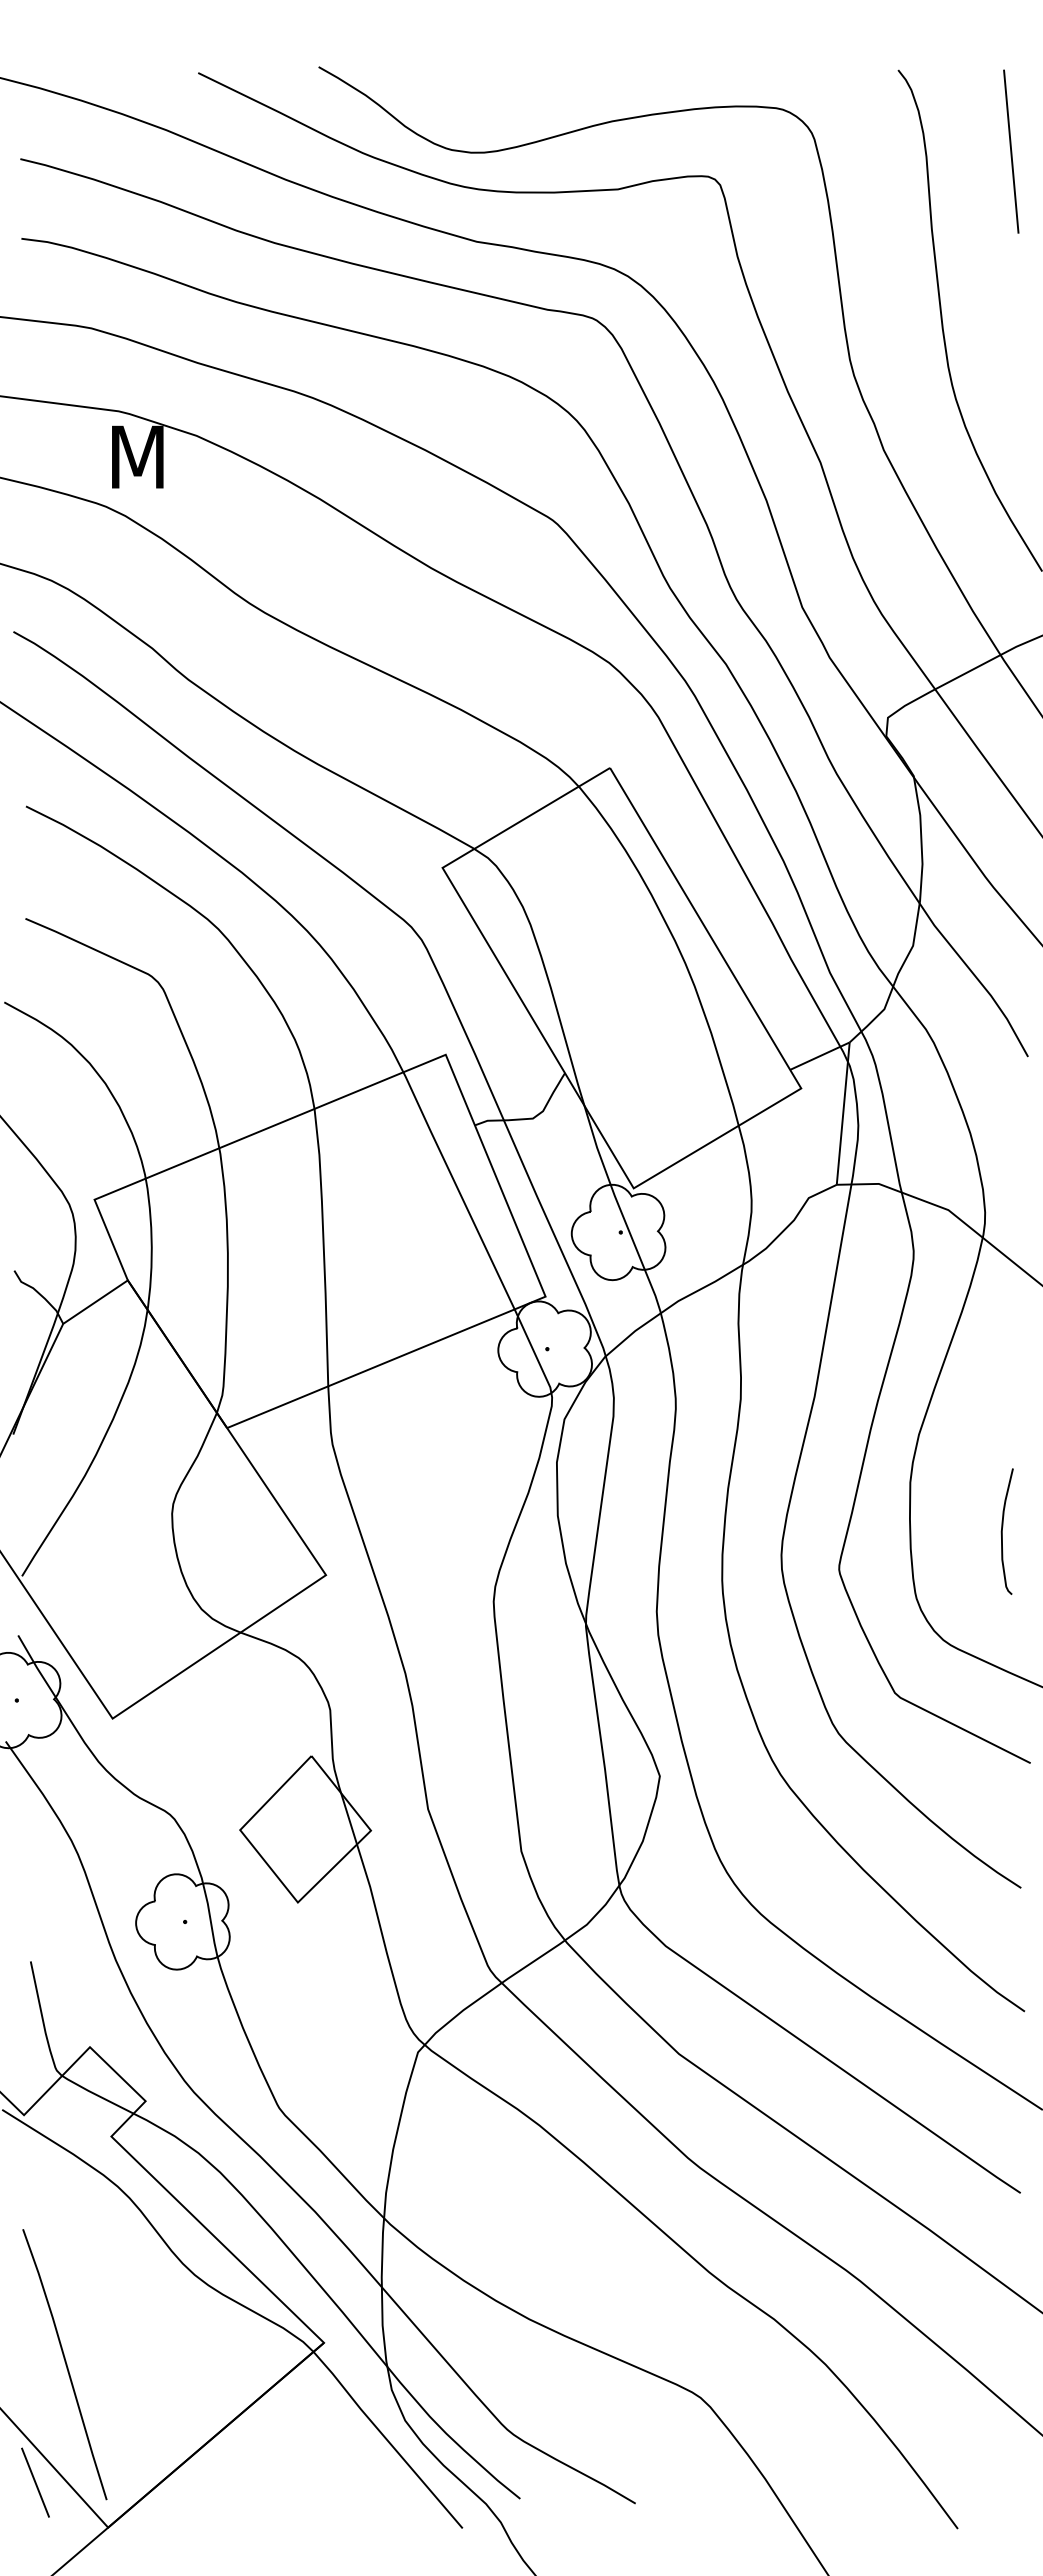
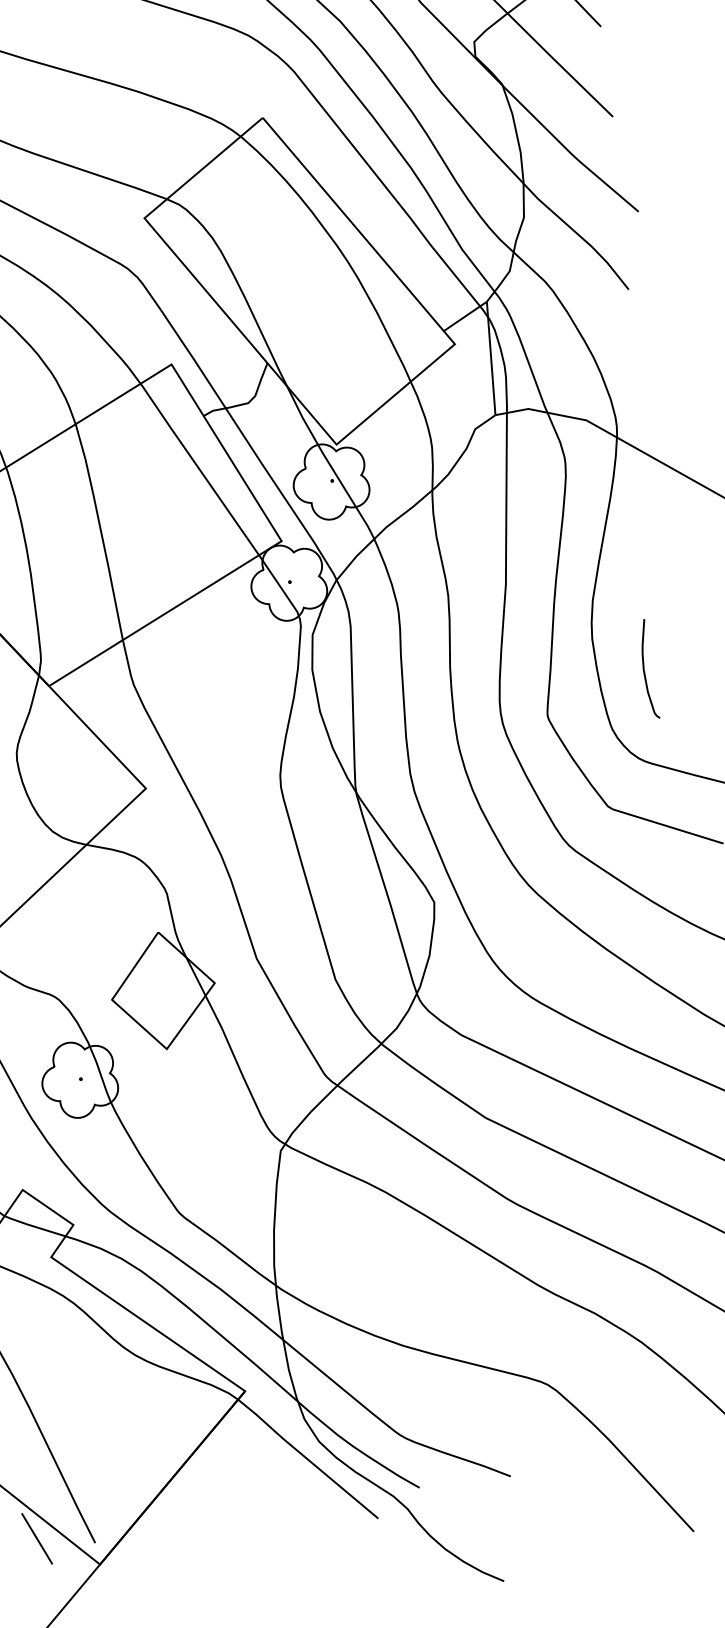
curve: (1002, 1531) -> (644, 669), moved

